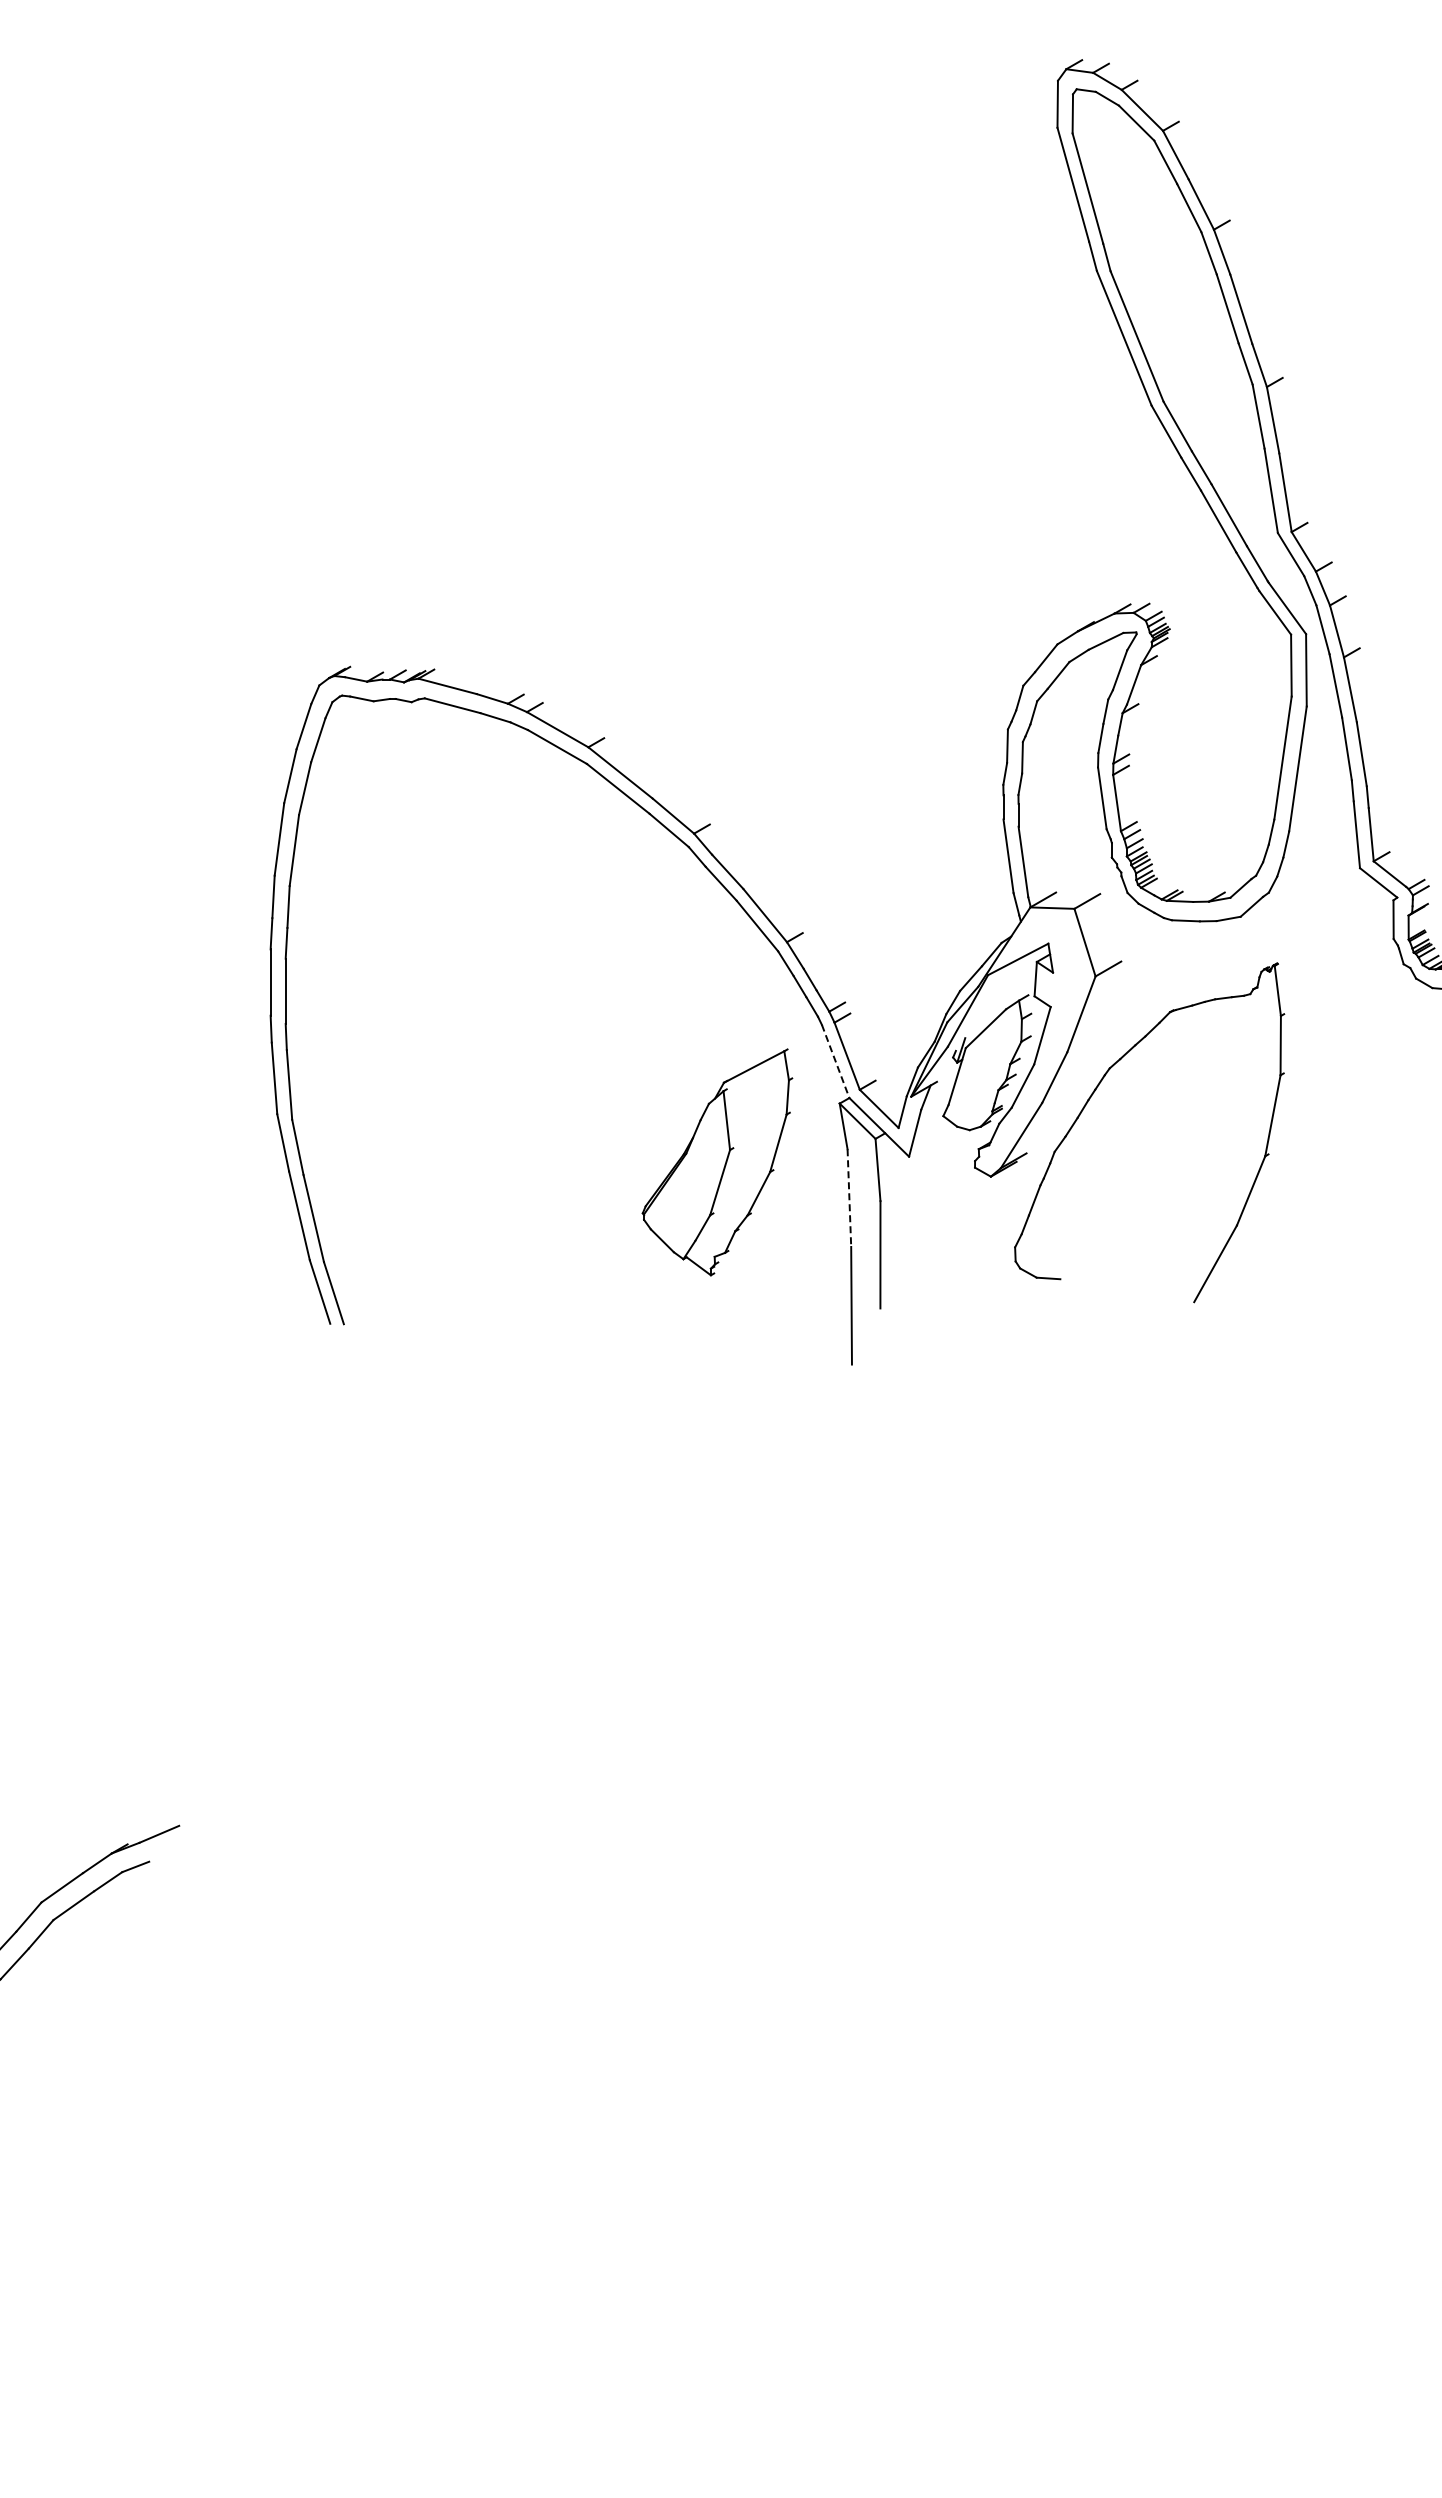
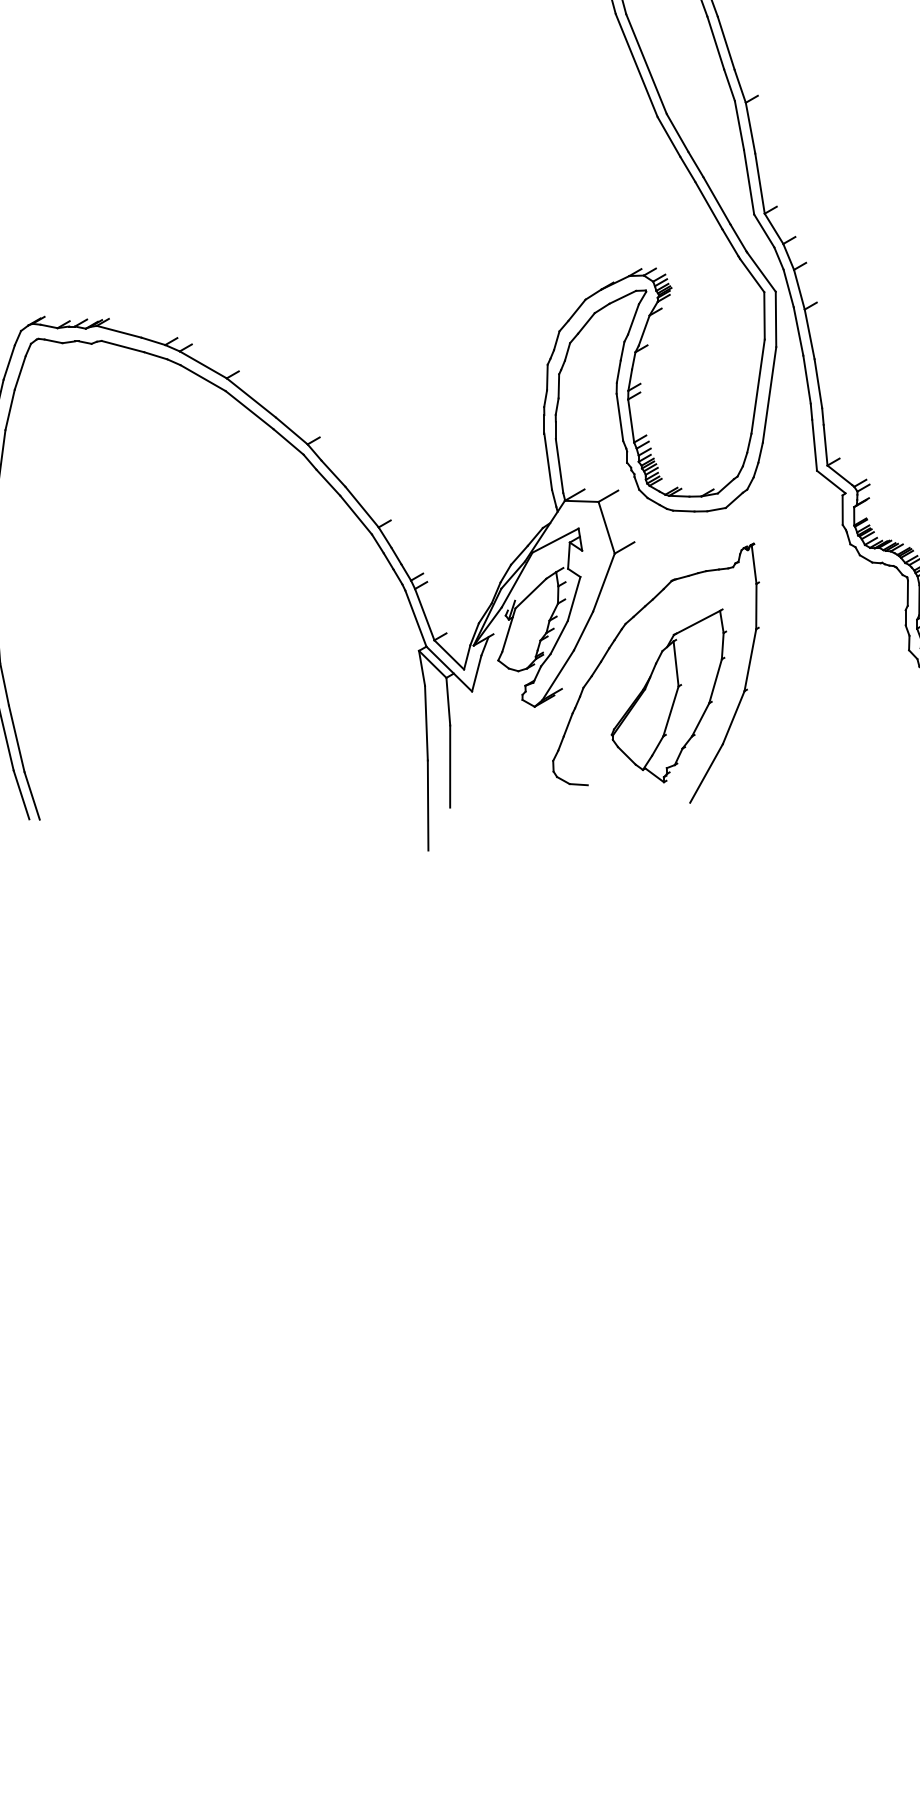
line: (835, 1061) -> (415, 618), dashed -> solid
part: (717, 1162) -> (668, 695), moved
line: (849, 1198) -> (426, 723), dashed -> solid

